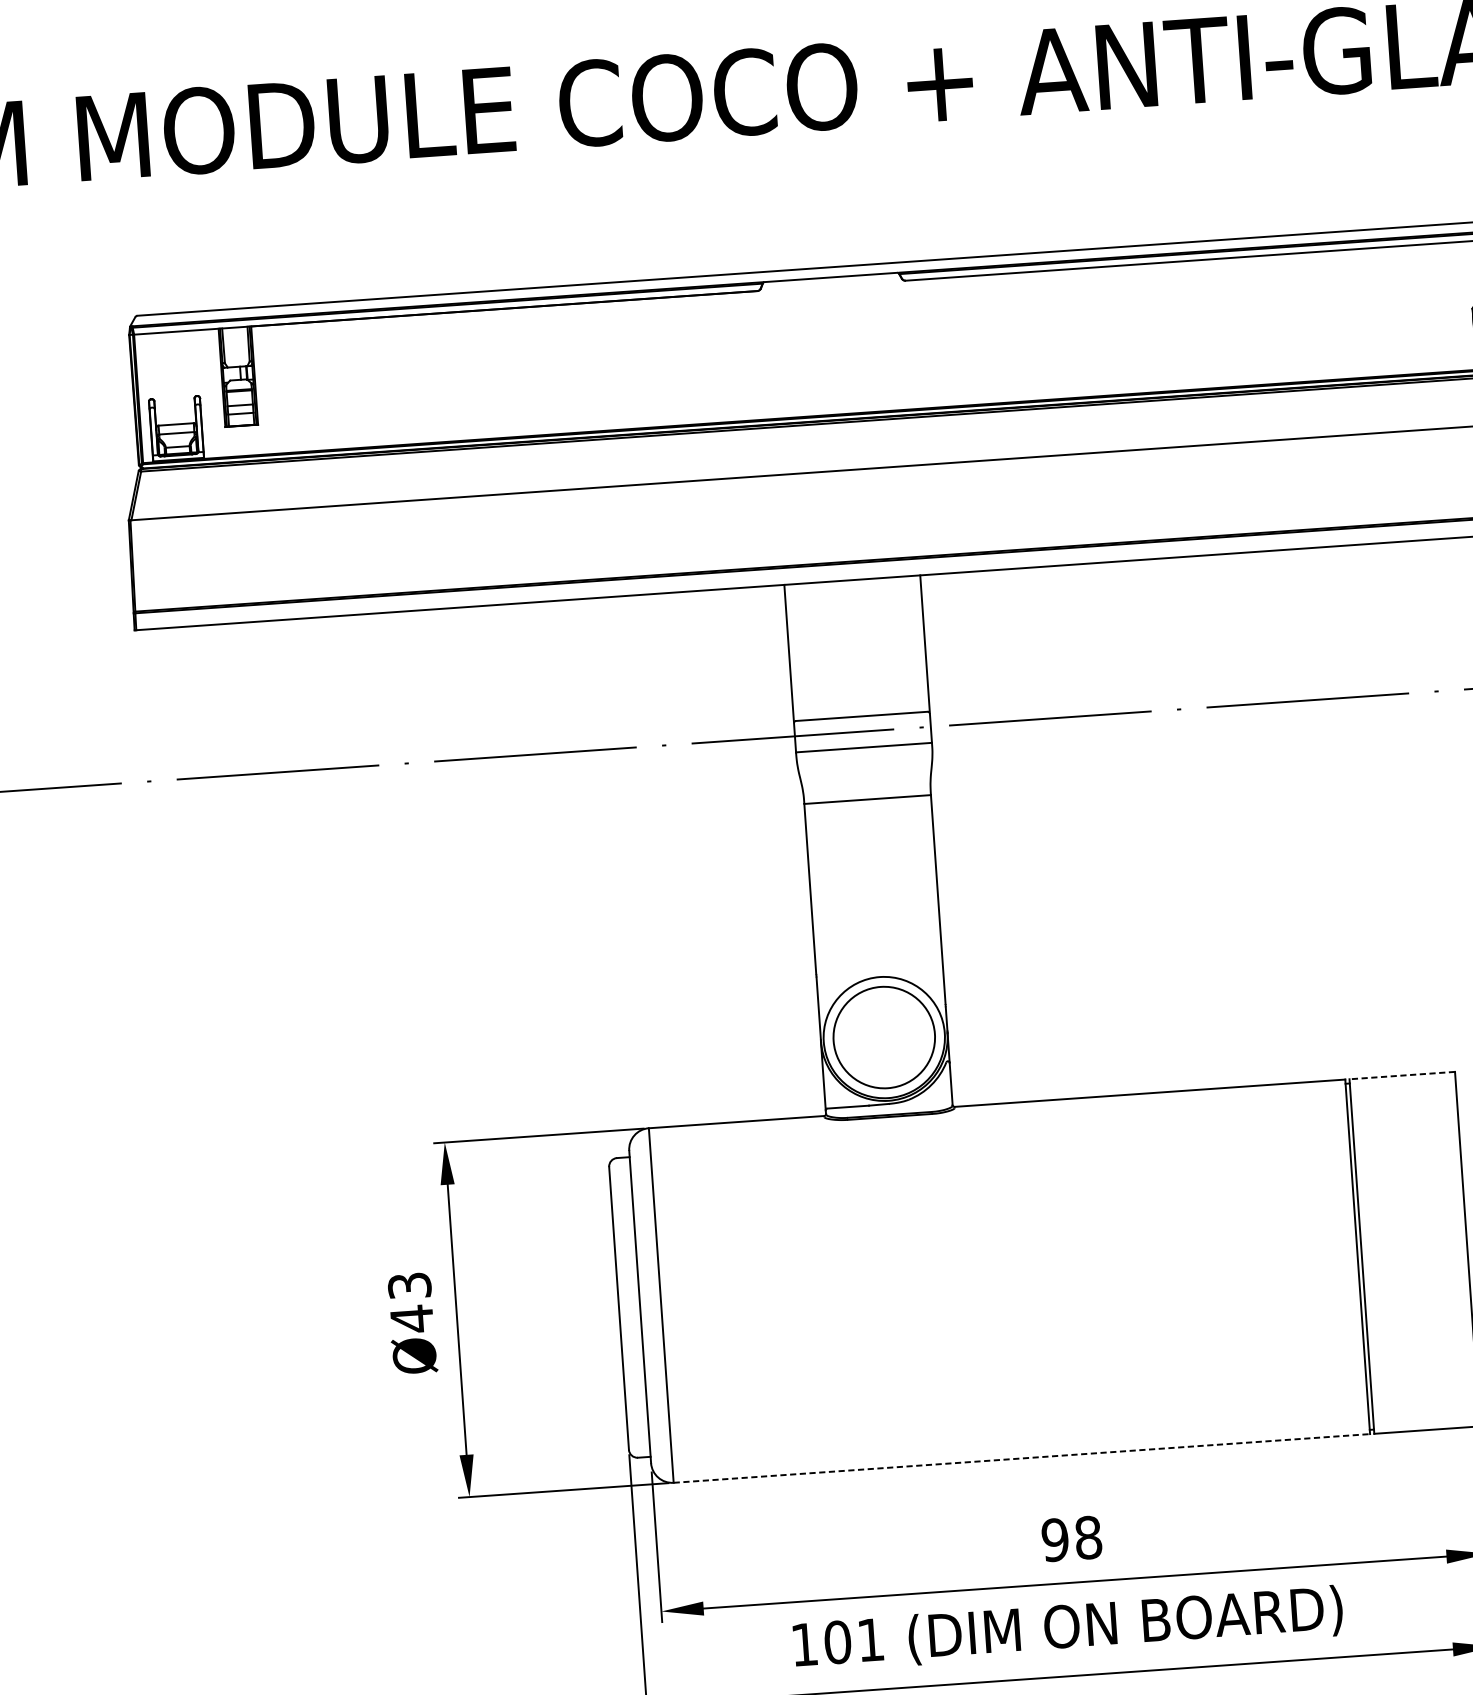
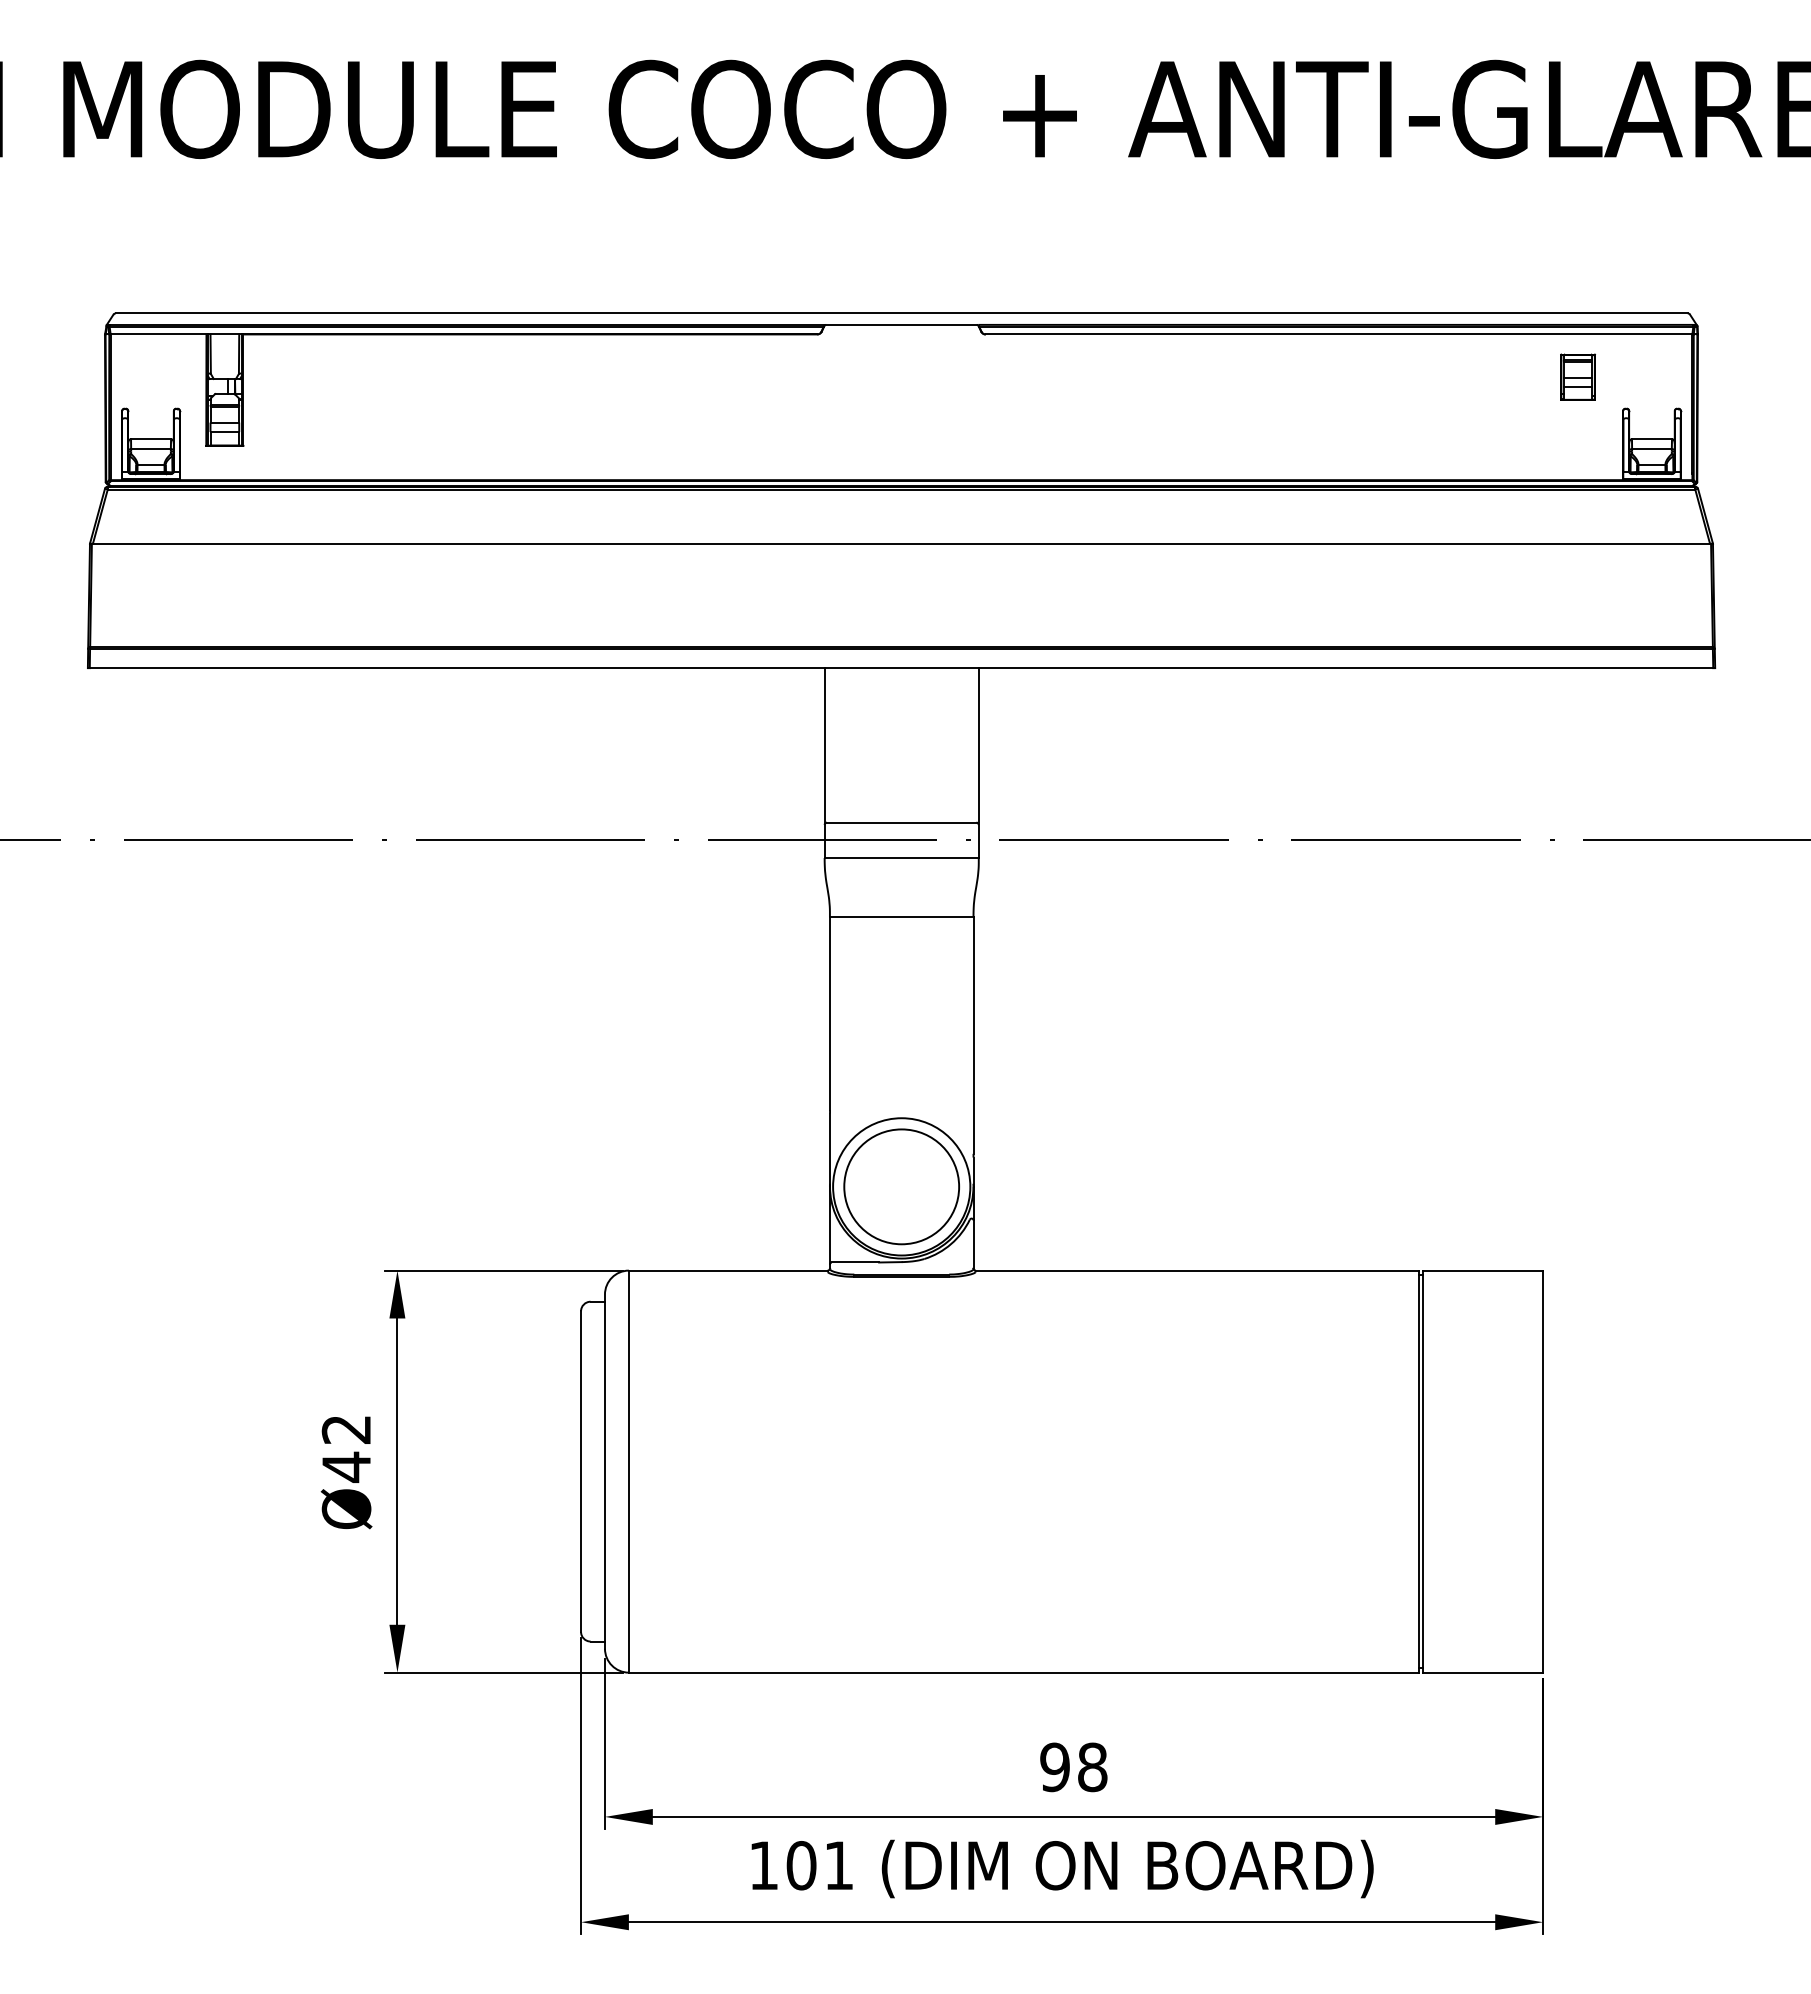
part: (1430, 281) -> (1577, 376), added
line: (1402, 1075) -> (1483, 1270), dashed -> solid
text: (409, 1285) -> (346, 1429), Ø43 -> Ø42
line: (1021, 1458) -> (1023, 1672), dashed -> solid

